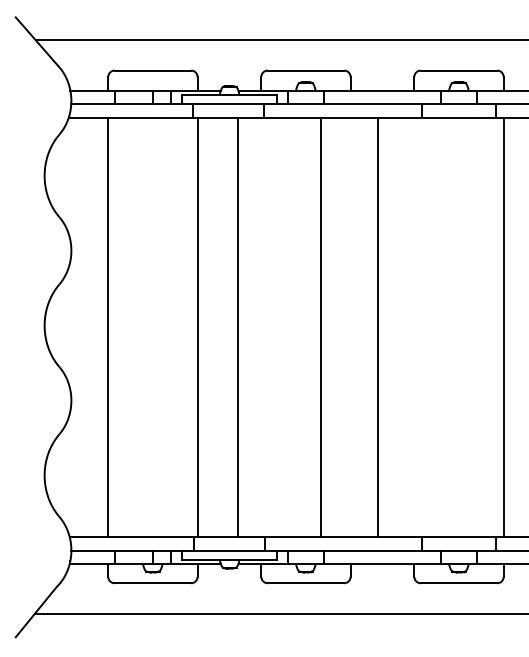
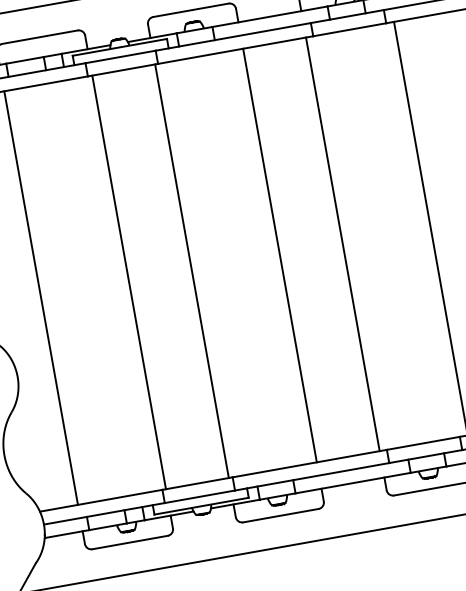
line: (238, 327) -> (192, 271), moved
line: (320, 327) -> (279, 255), moved
line: (378, 327) -> (343, 244), moved

